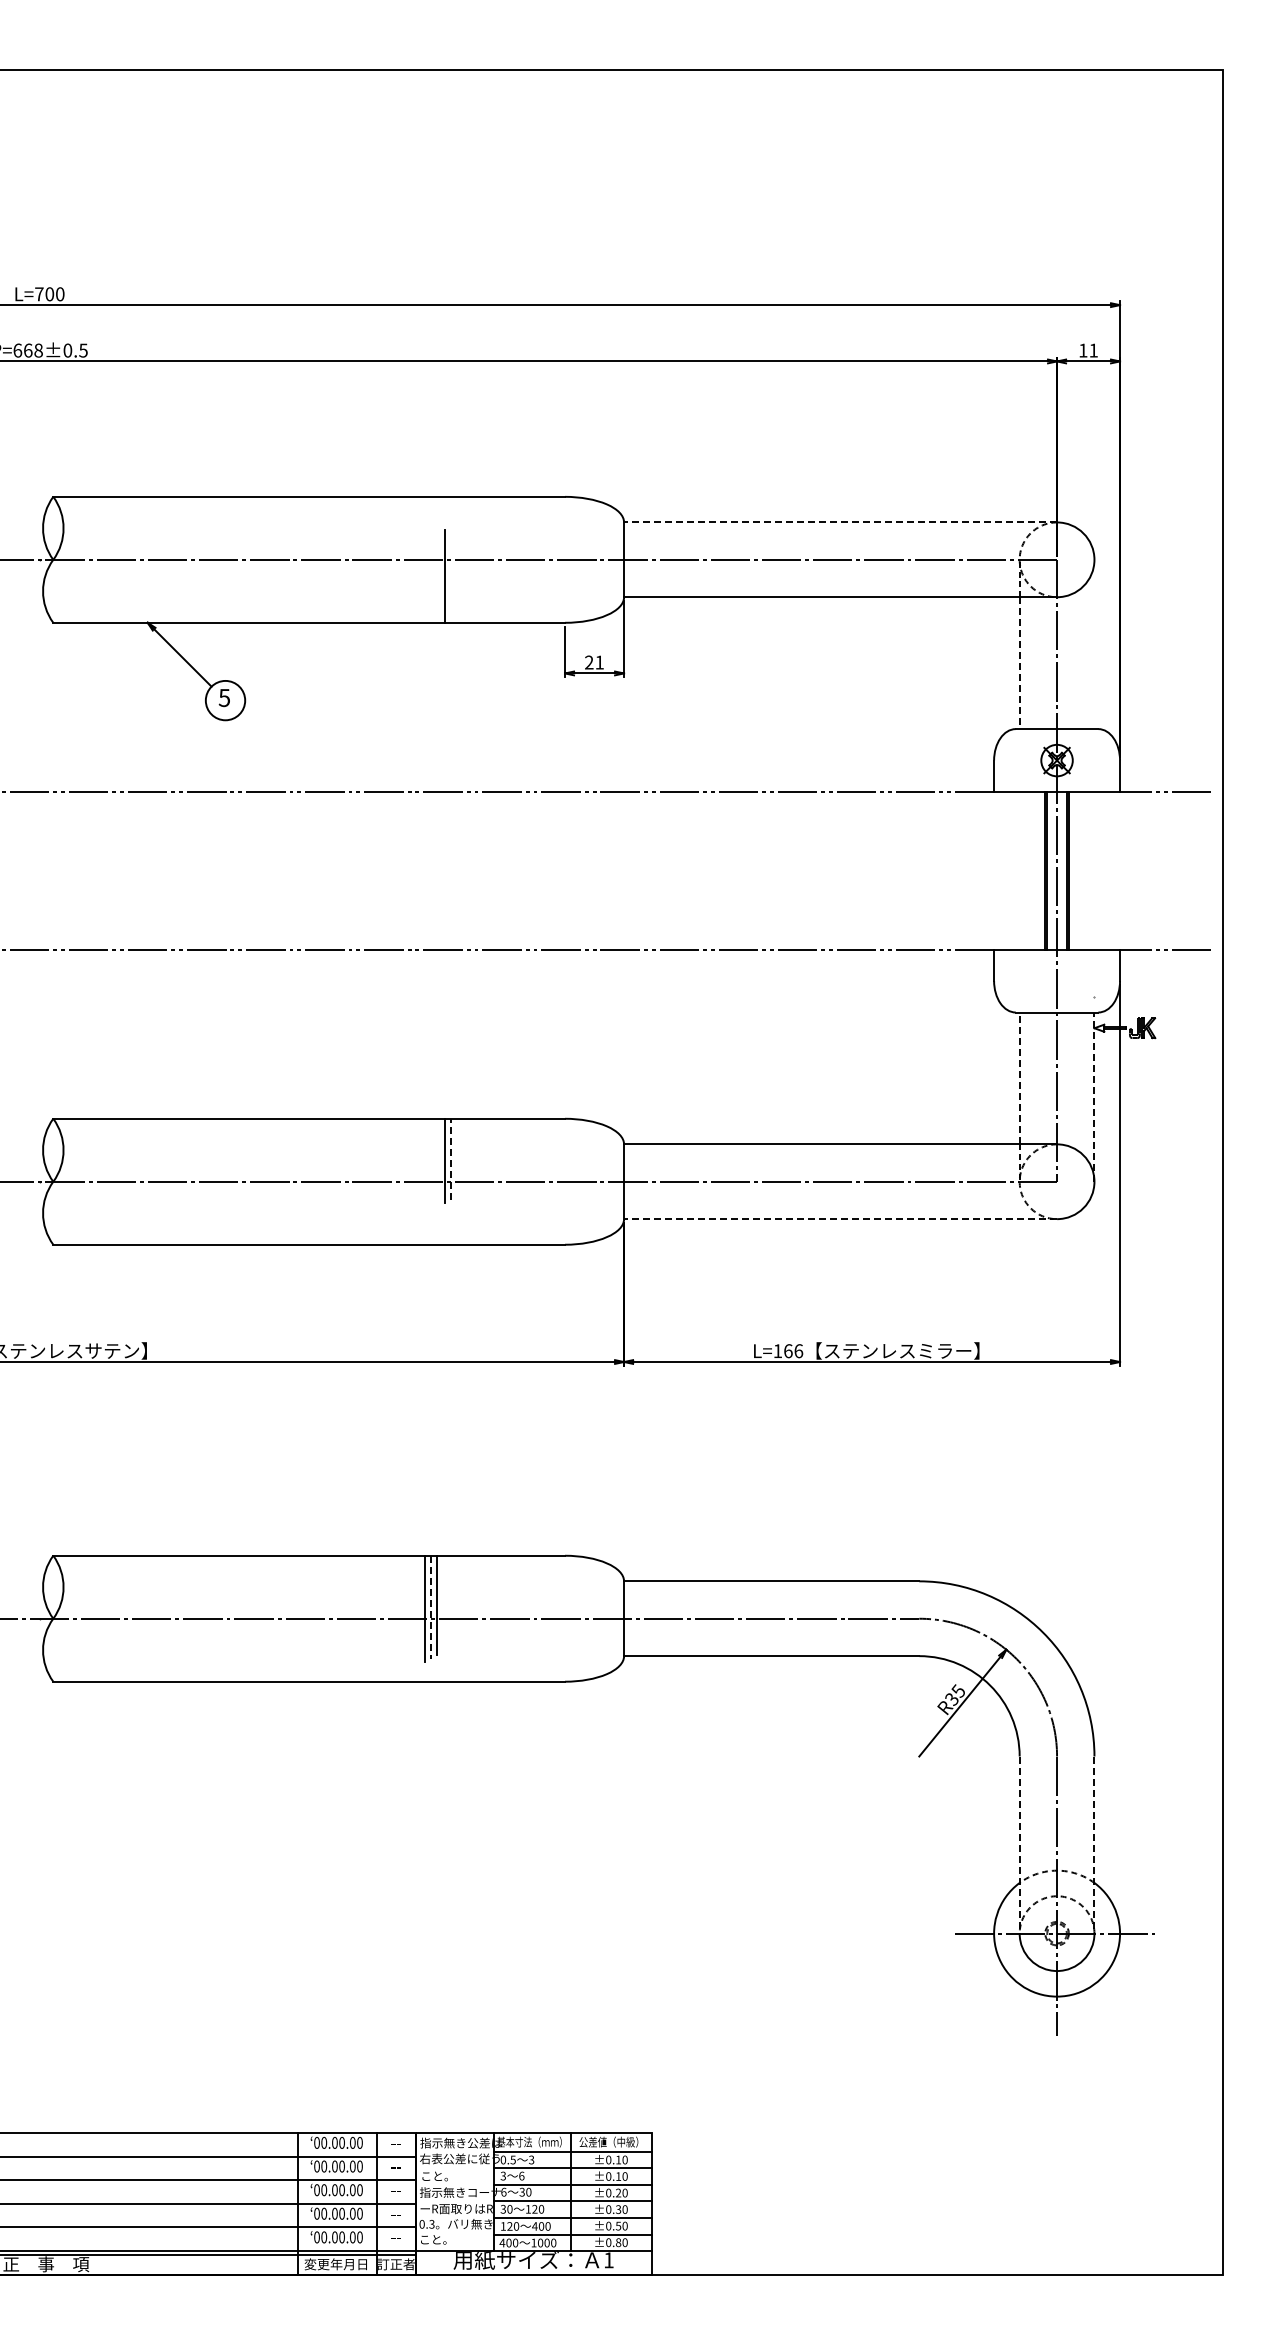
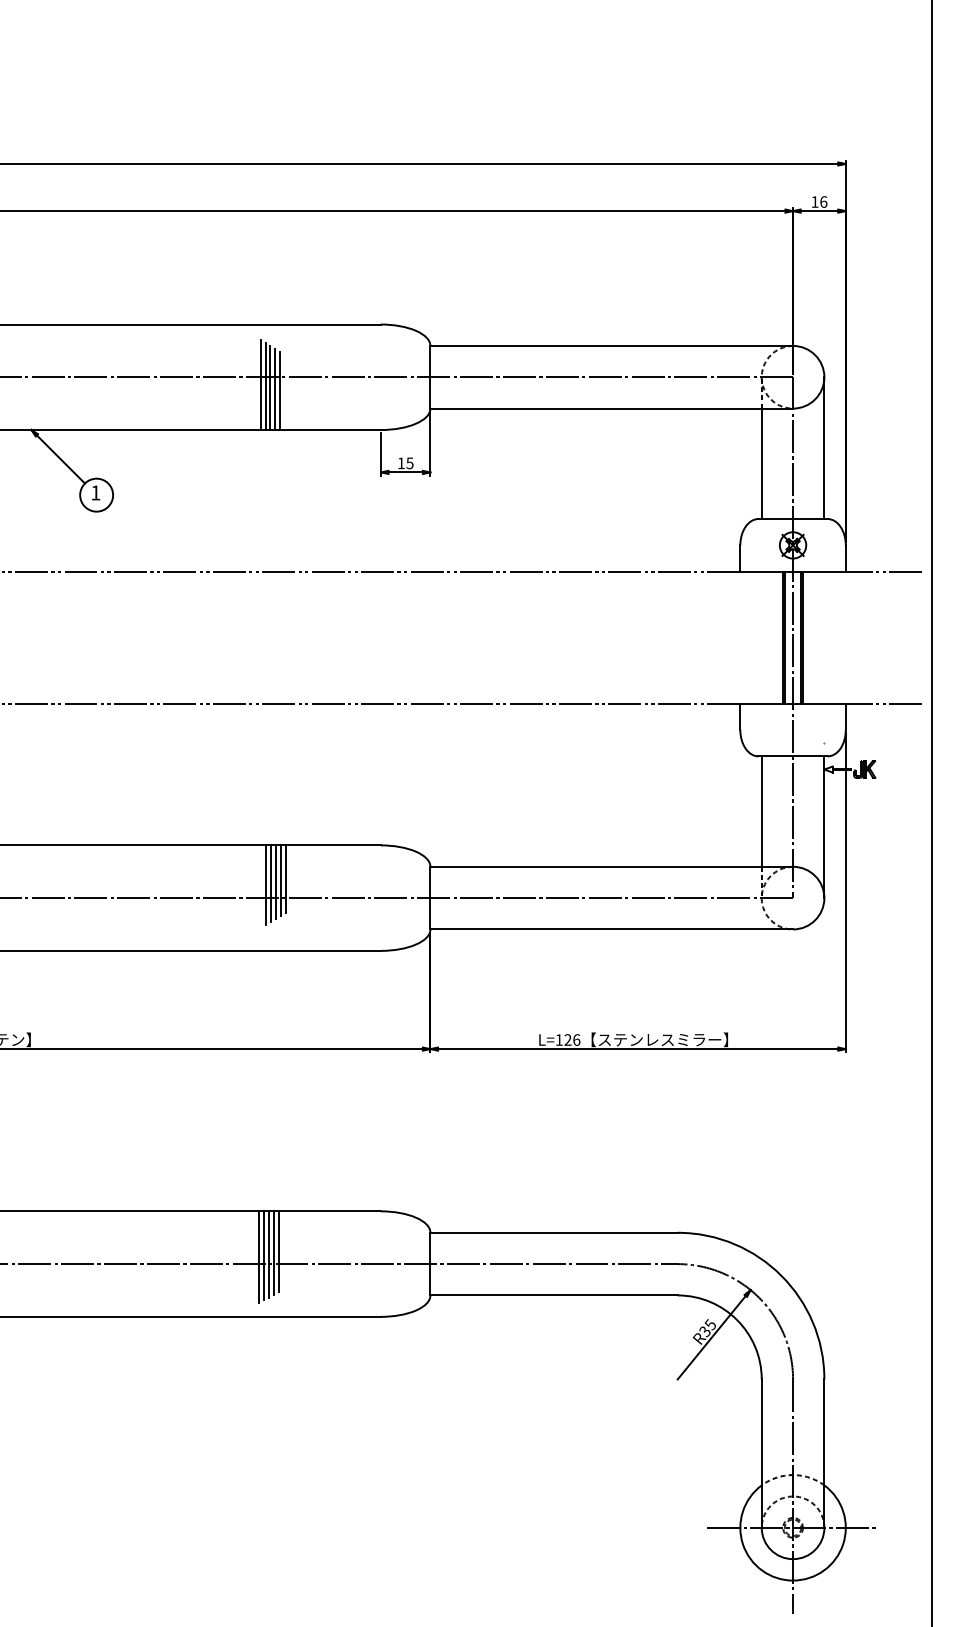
text: (1093, 350) -> (823, 201), 11 -> 16
line: (840, 522) -> (611, 346), dashed -> solid
line: (421, 568) -> (260, 384), added
line: (427, 570) -> (265, 386), added
line: (433, 572) -> (270, 387), added
line: (438, 574) -> (275, 389), added
line: (1094, 644) -> (824, 448), added
text: (594, 662) -> (405, 463), 21 -> 15
line: (1019, 663) -> (761, 464), dashed -> solid
text: (223, 698) -> (94, 493), 5 -> 1
line: (1019, 1078) -> (761, 811), dashed -> solid
line: (1094, 1097) -> (824, 827), dashed -> solid
line: (451, 1158) -> (285, 878), dashed -> solid
line: (439, 1162) -> (275, 882), added
line: (433, 1164) -> (270, 883), added
line: (427, 1165) -> (265, 884), added
line: (840, 1219) -> (611, 929), dashed -> solid
text: (788, 1351) -> (568, 1040), L=166 -> L=126
line: (443, 1603) -> (279, 1251), added
line: (431, 1607) -> (269, 1254), dashed -> solid
line: (419, 1610) -> (259, 1257), added
line: (1019, 1845) -> (761, 1454), dashed -> solid
line: (1094, 1845) -> (824, 1454), dashed -> solid

